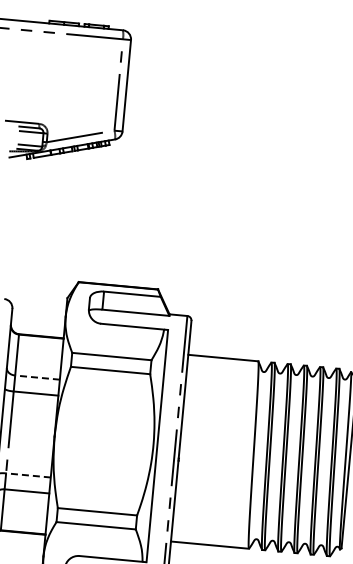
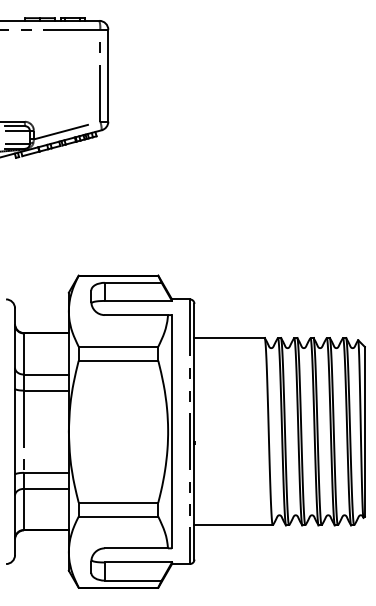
line: (36, 377) -> (45, 374), dashed -> solid
line: (27, 475) -> (45, 472), dashed -> solid

